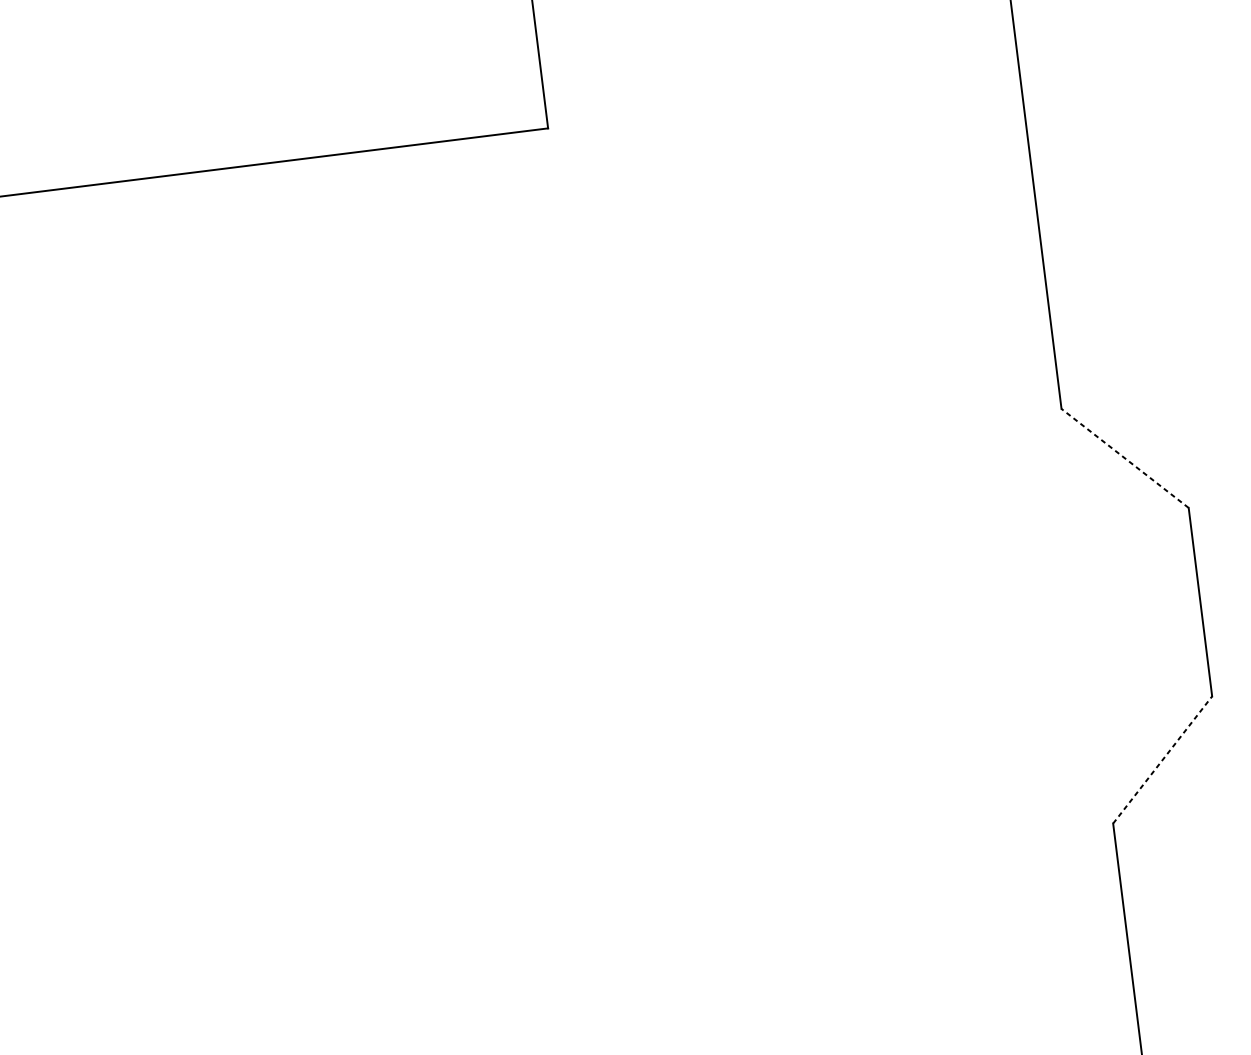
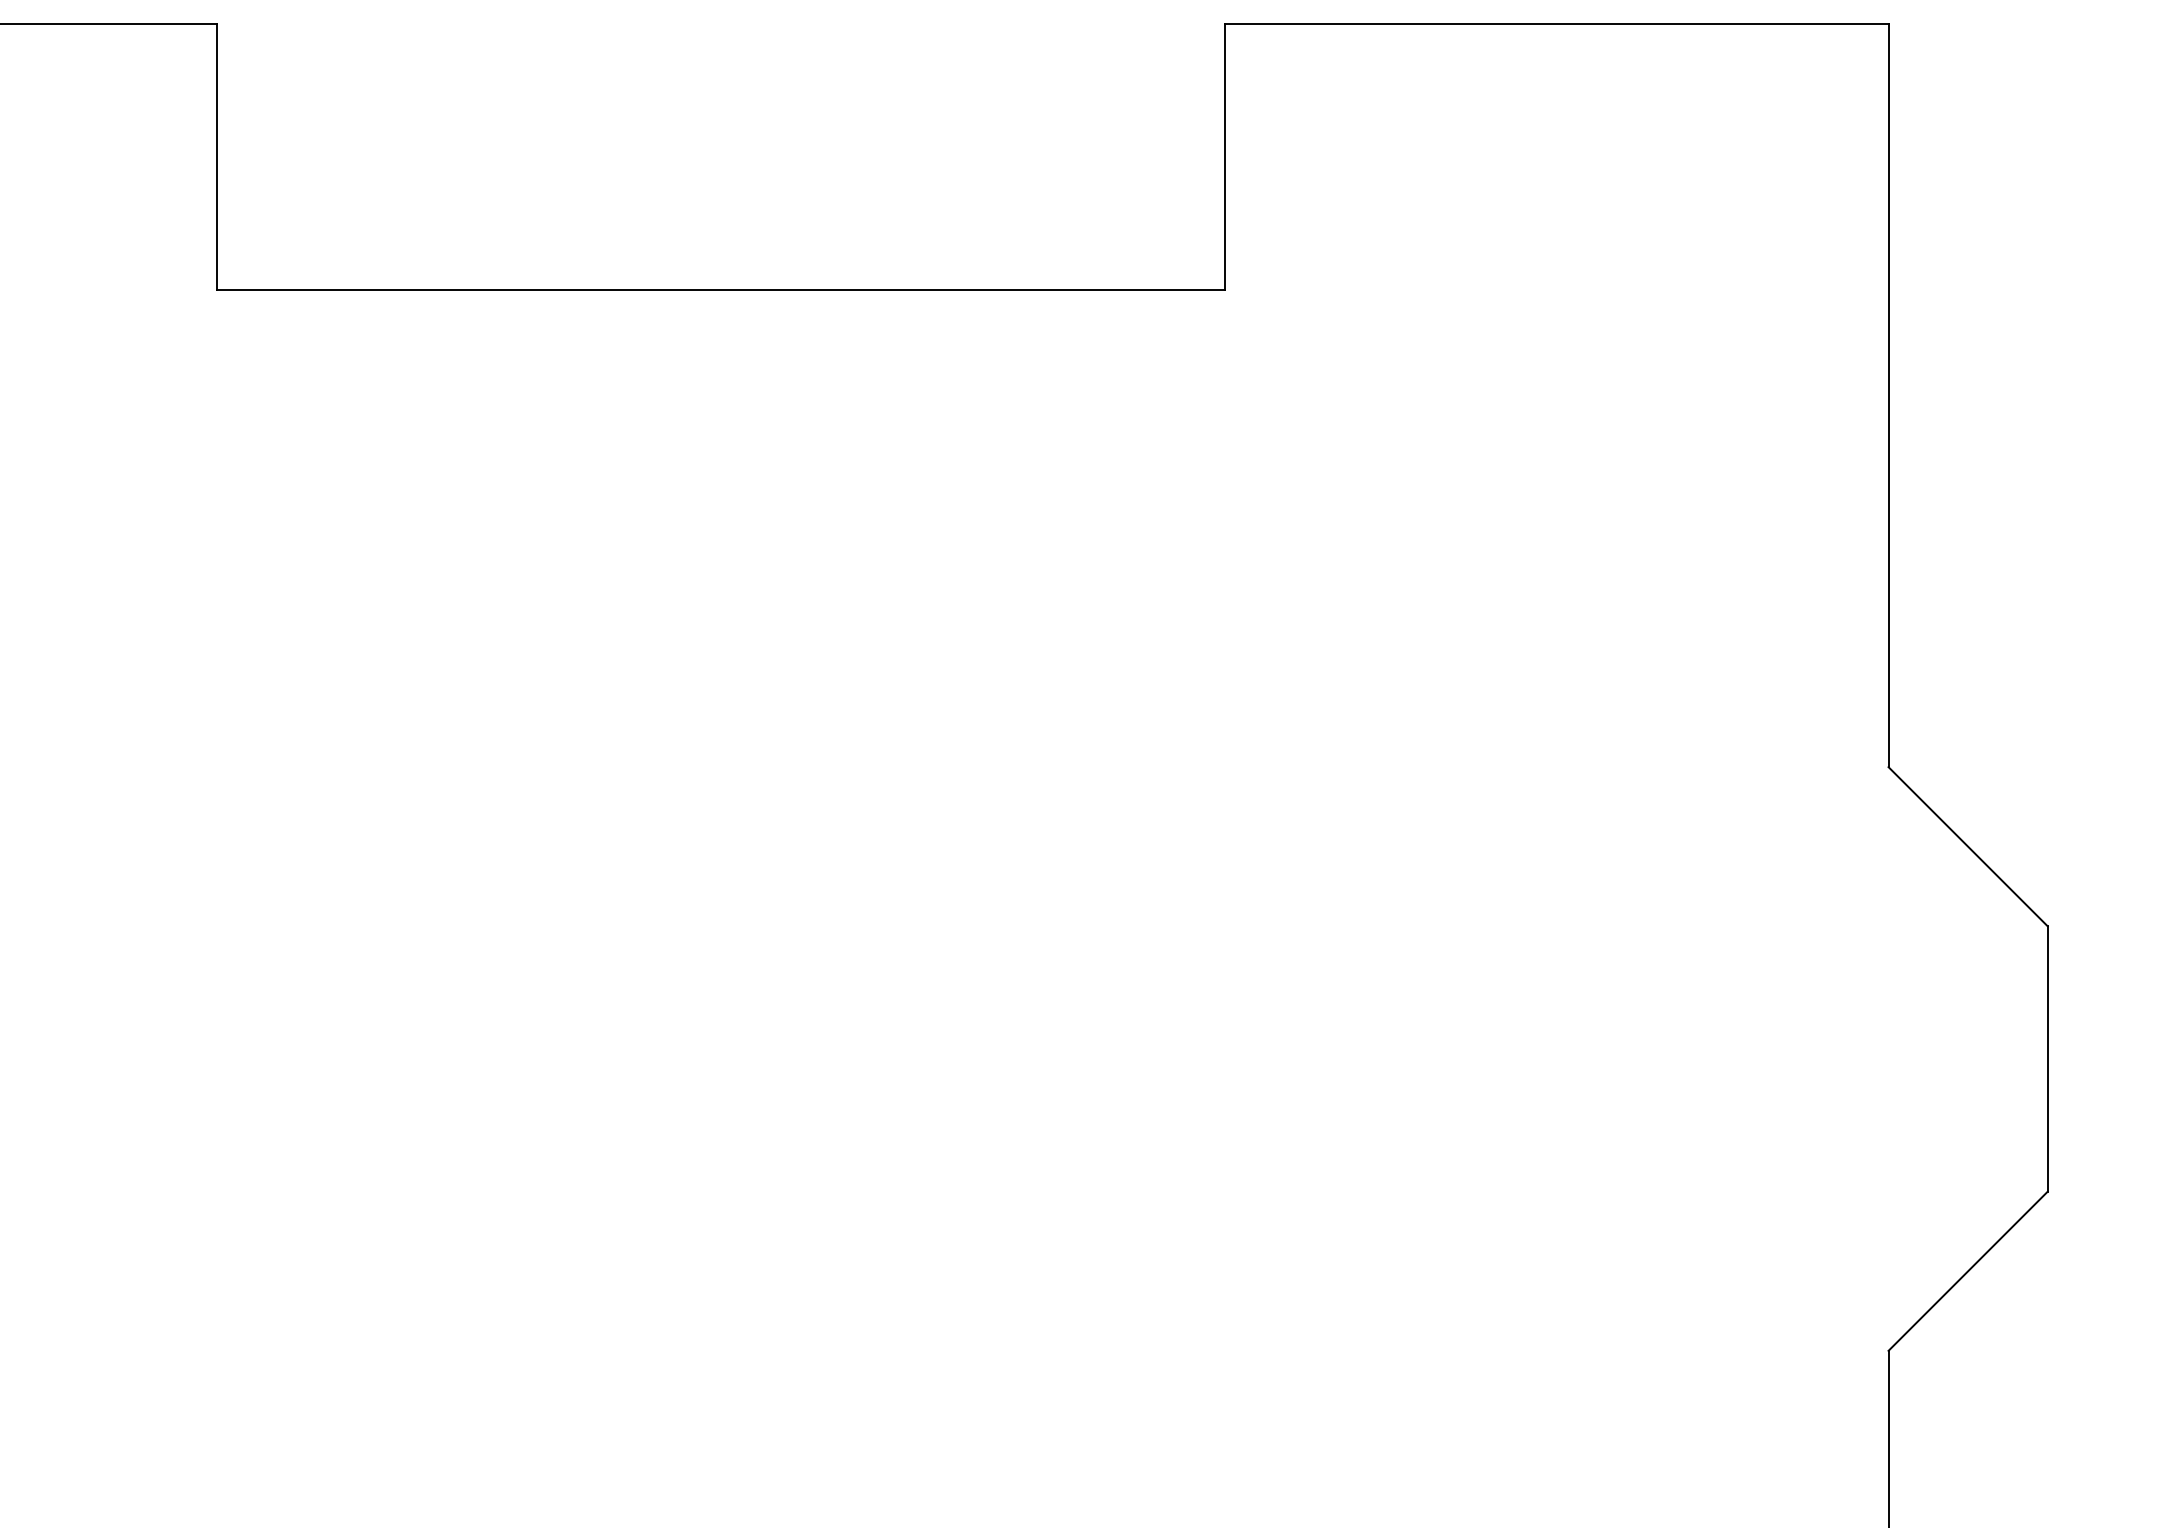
line: (1125, 458) -> (1968, 846), dashed -> solid
line: (1162, 760) -> (1968, 1271), dashed -> solid

